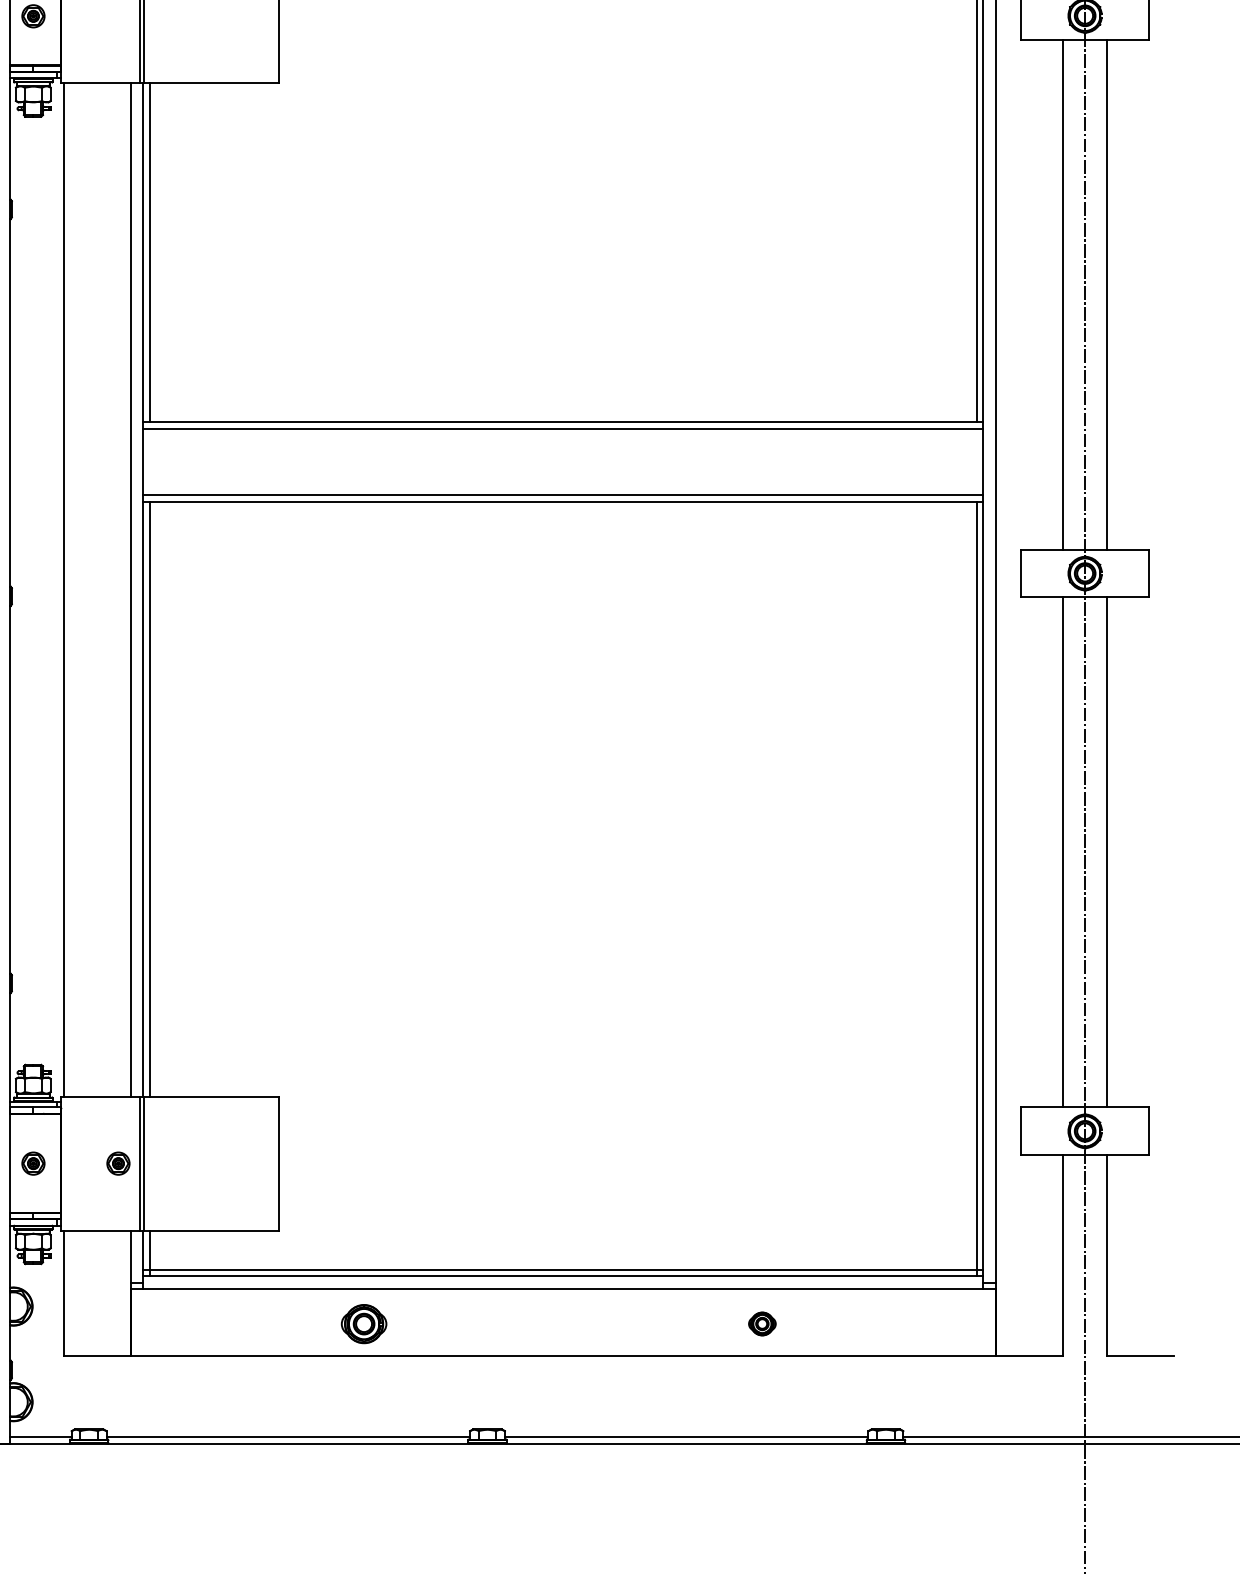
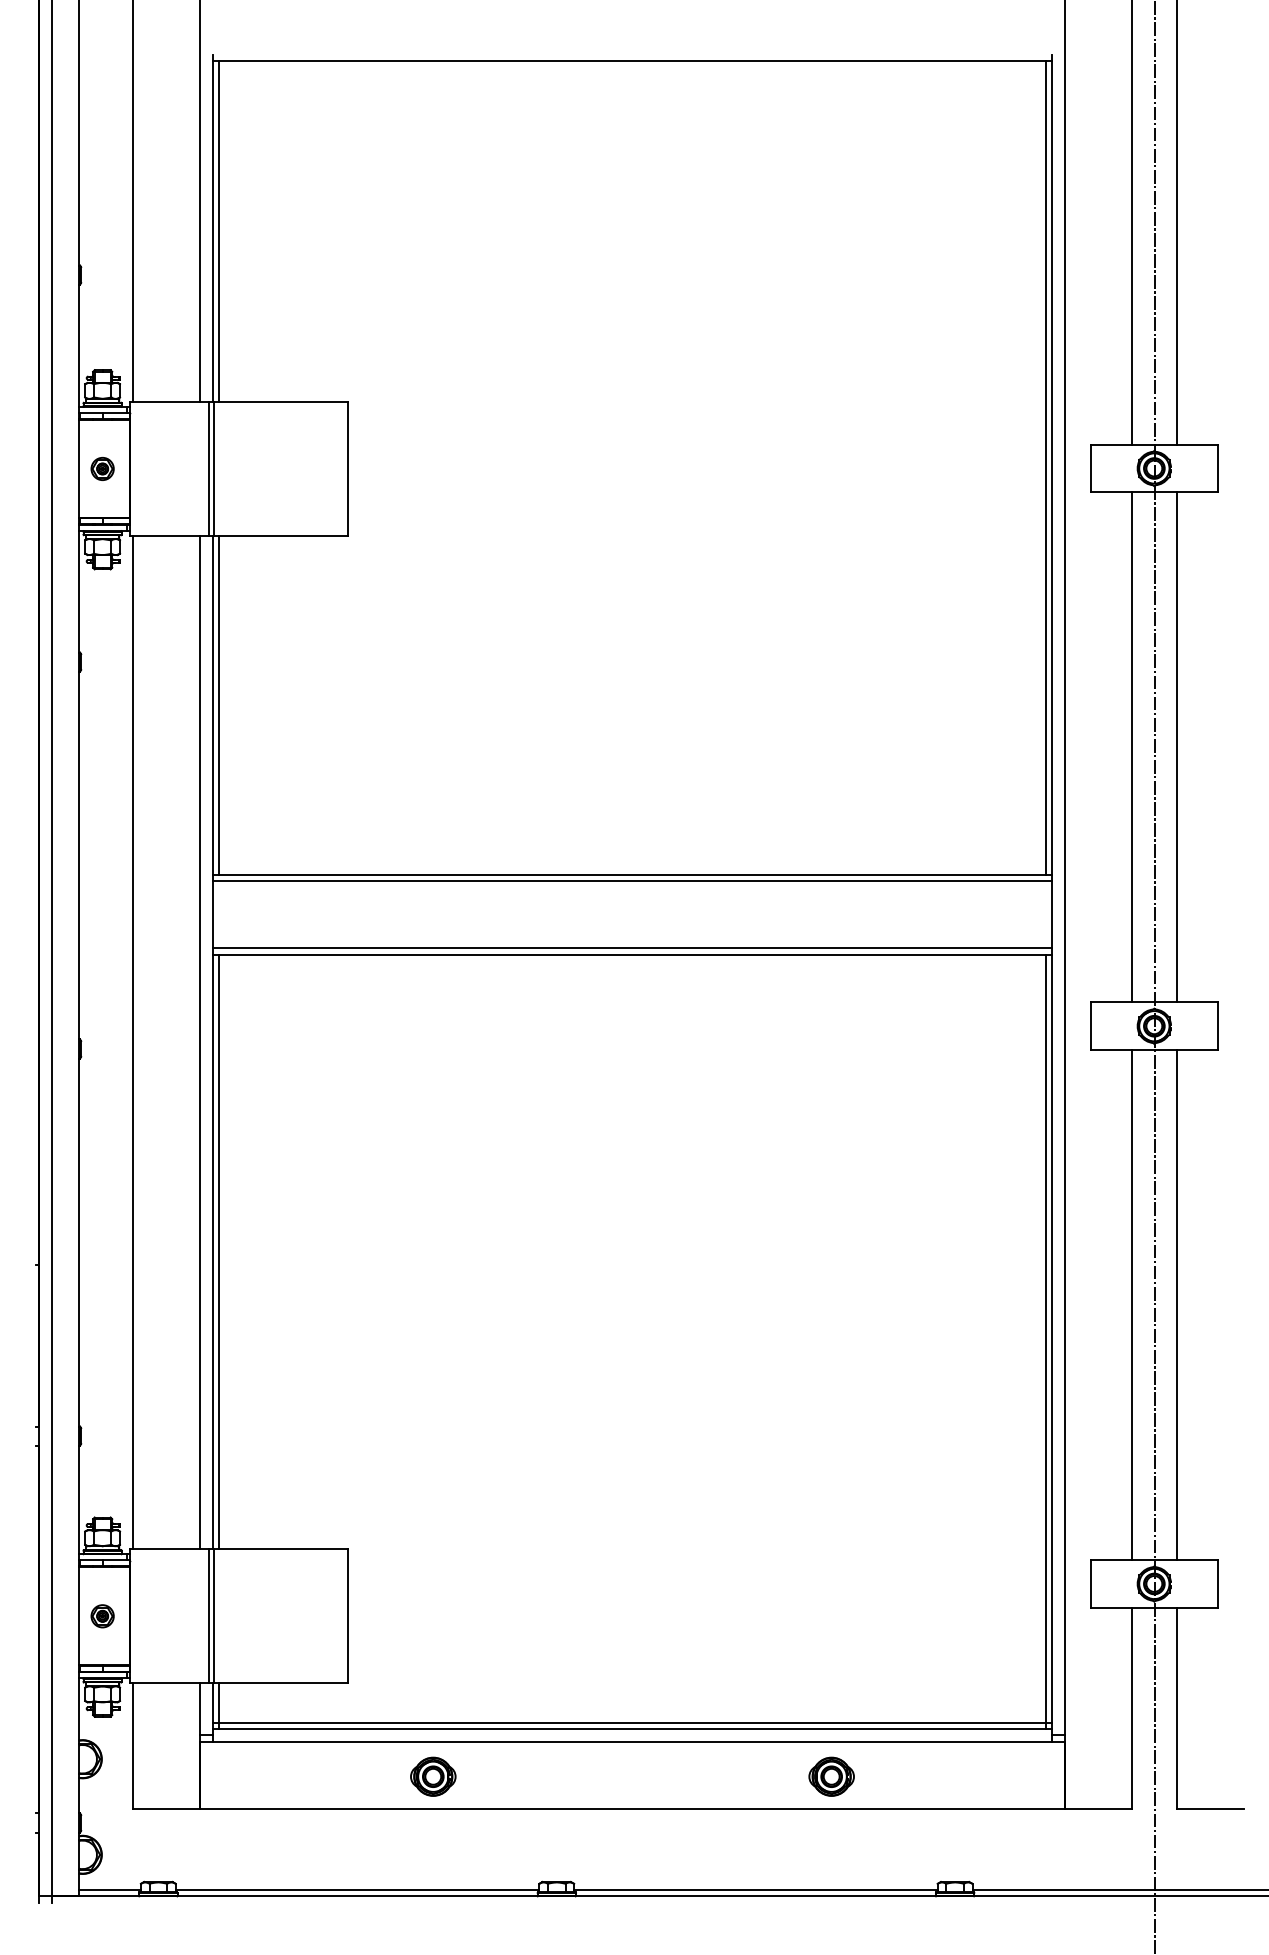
part: (118, 1163) -> (187, 1616), removed
part: (762, 1323) -> (831, 1776), size x1.67

